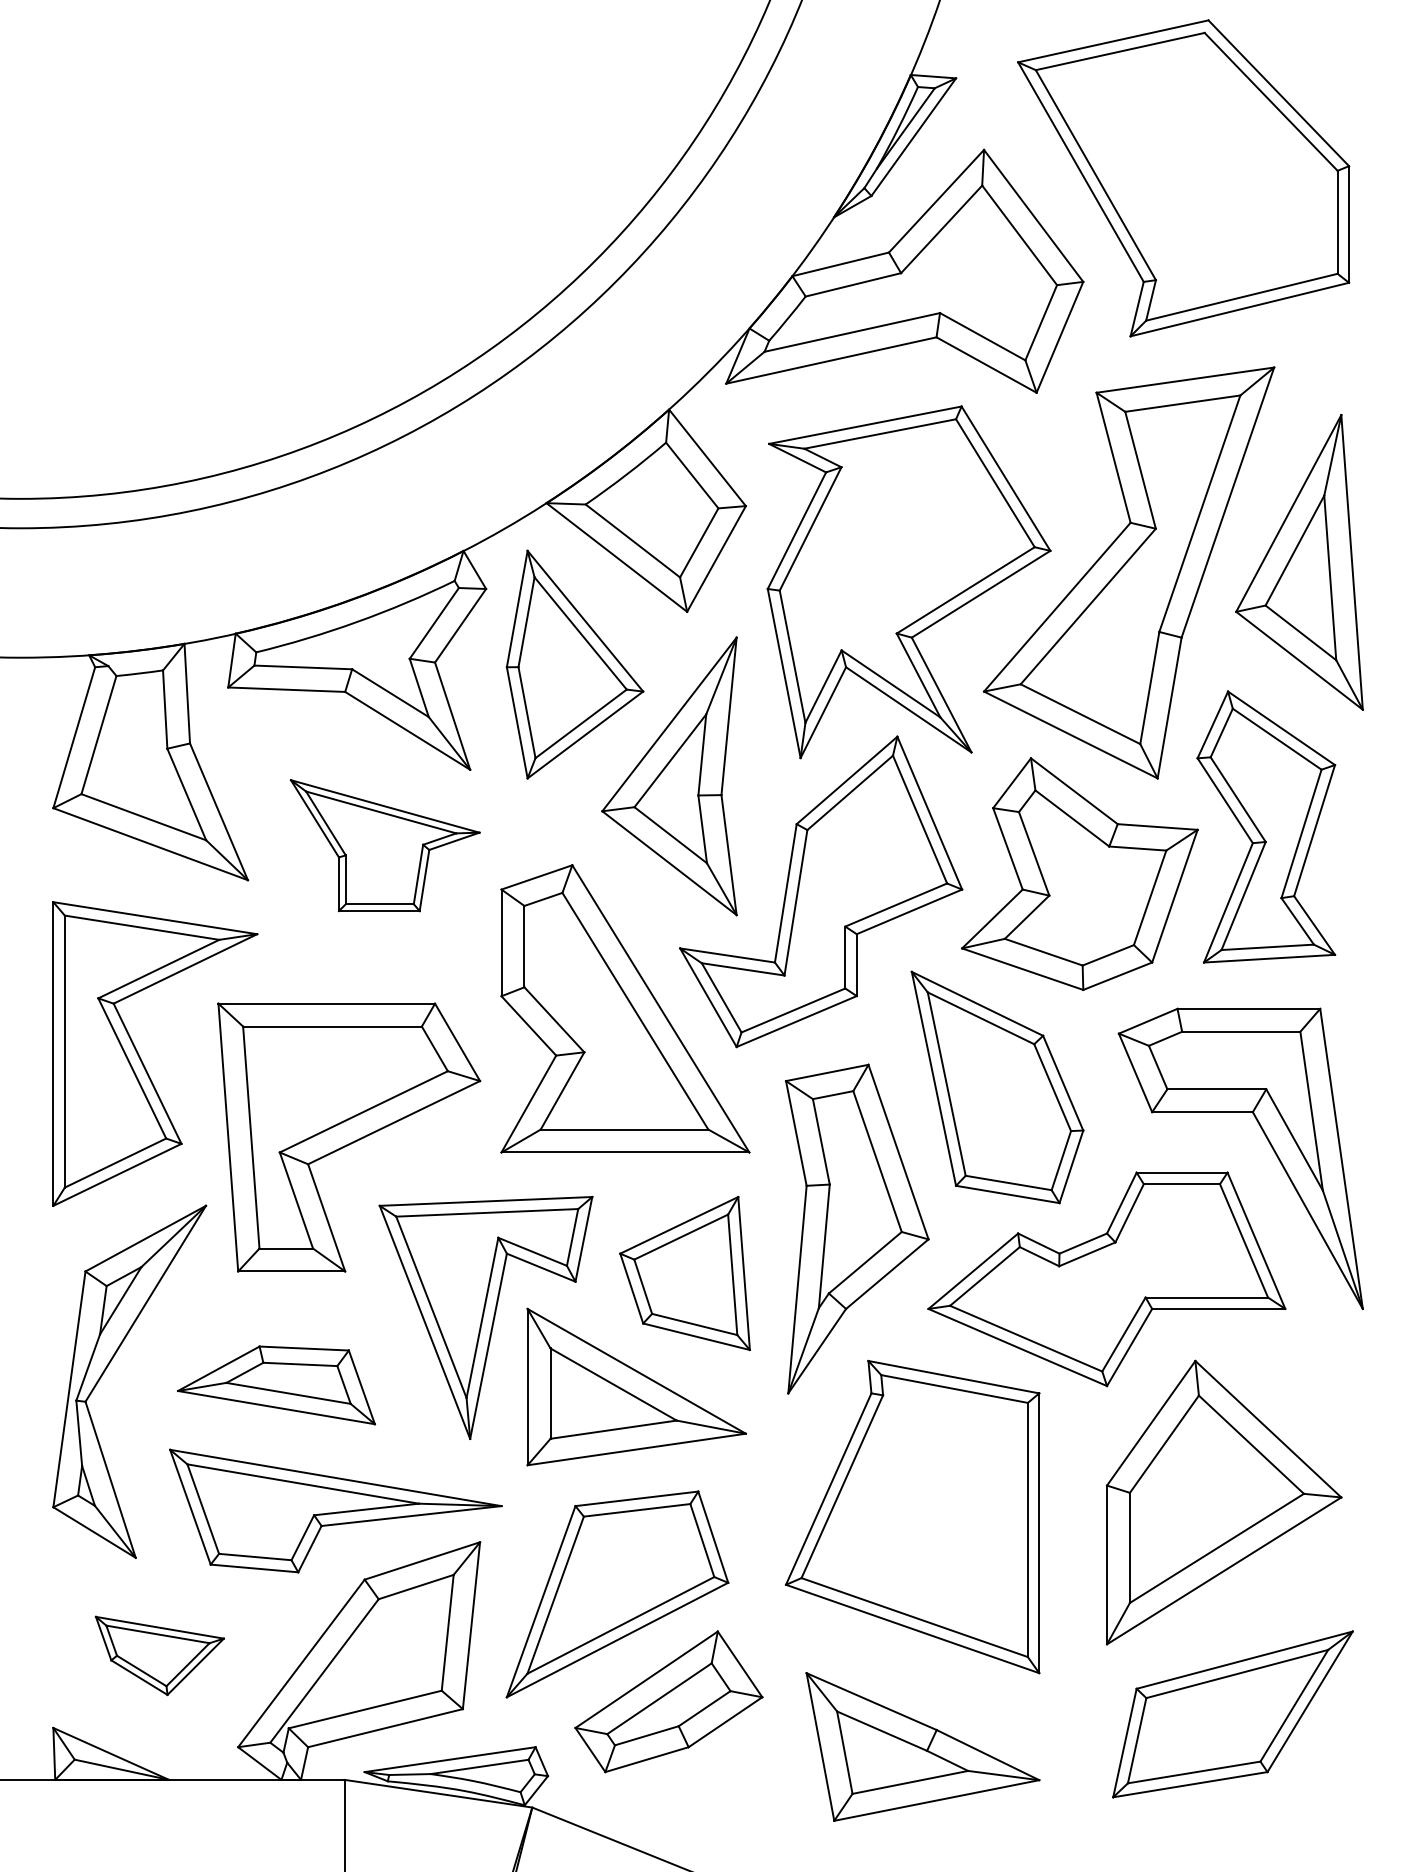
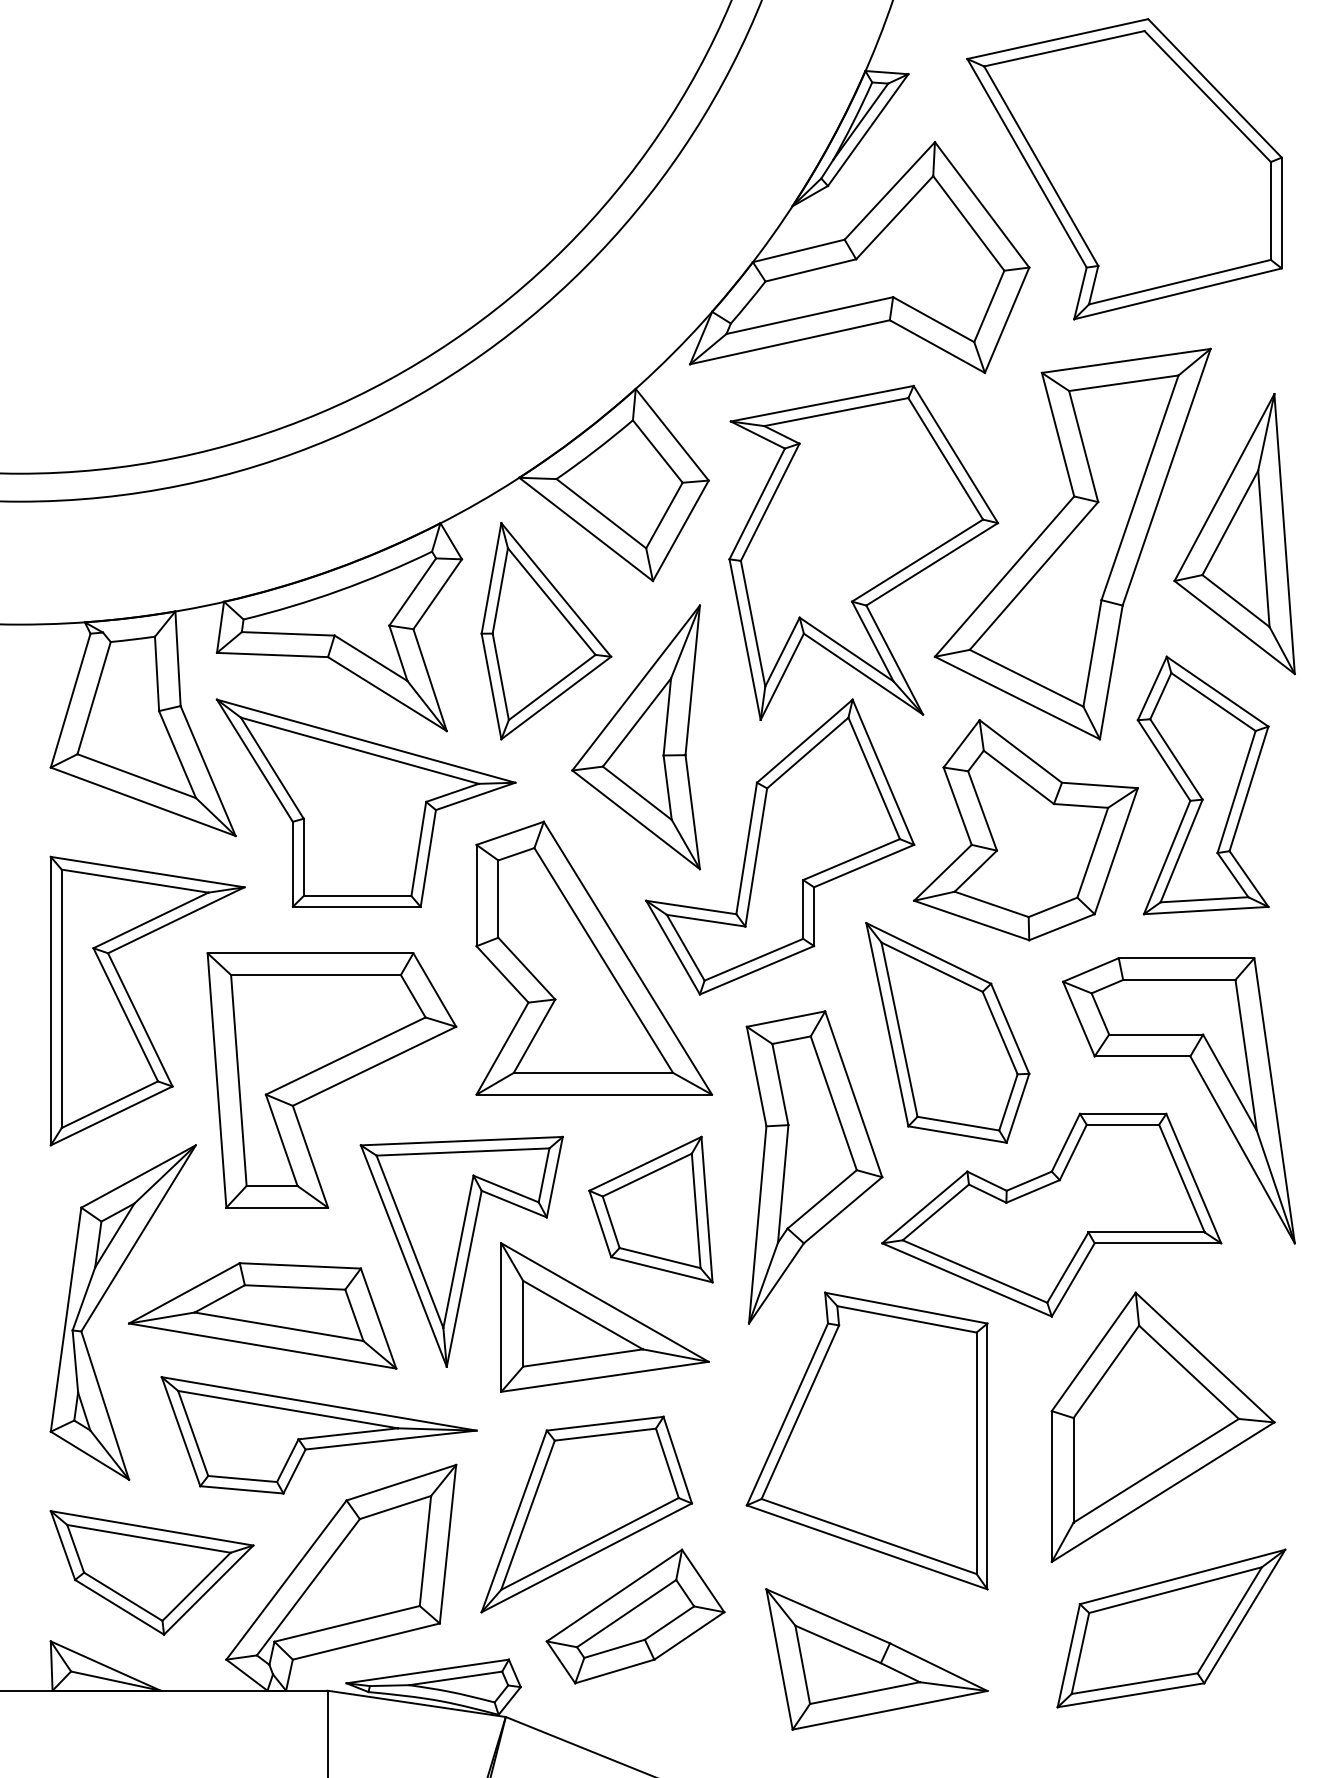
part: (384, 844) -> (365, 802), size x1.67
part: (276, 1384) -> (262, 1315), size x1.43
part: (159, 1655) -> (151, 1572), size x1.67

